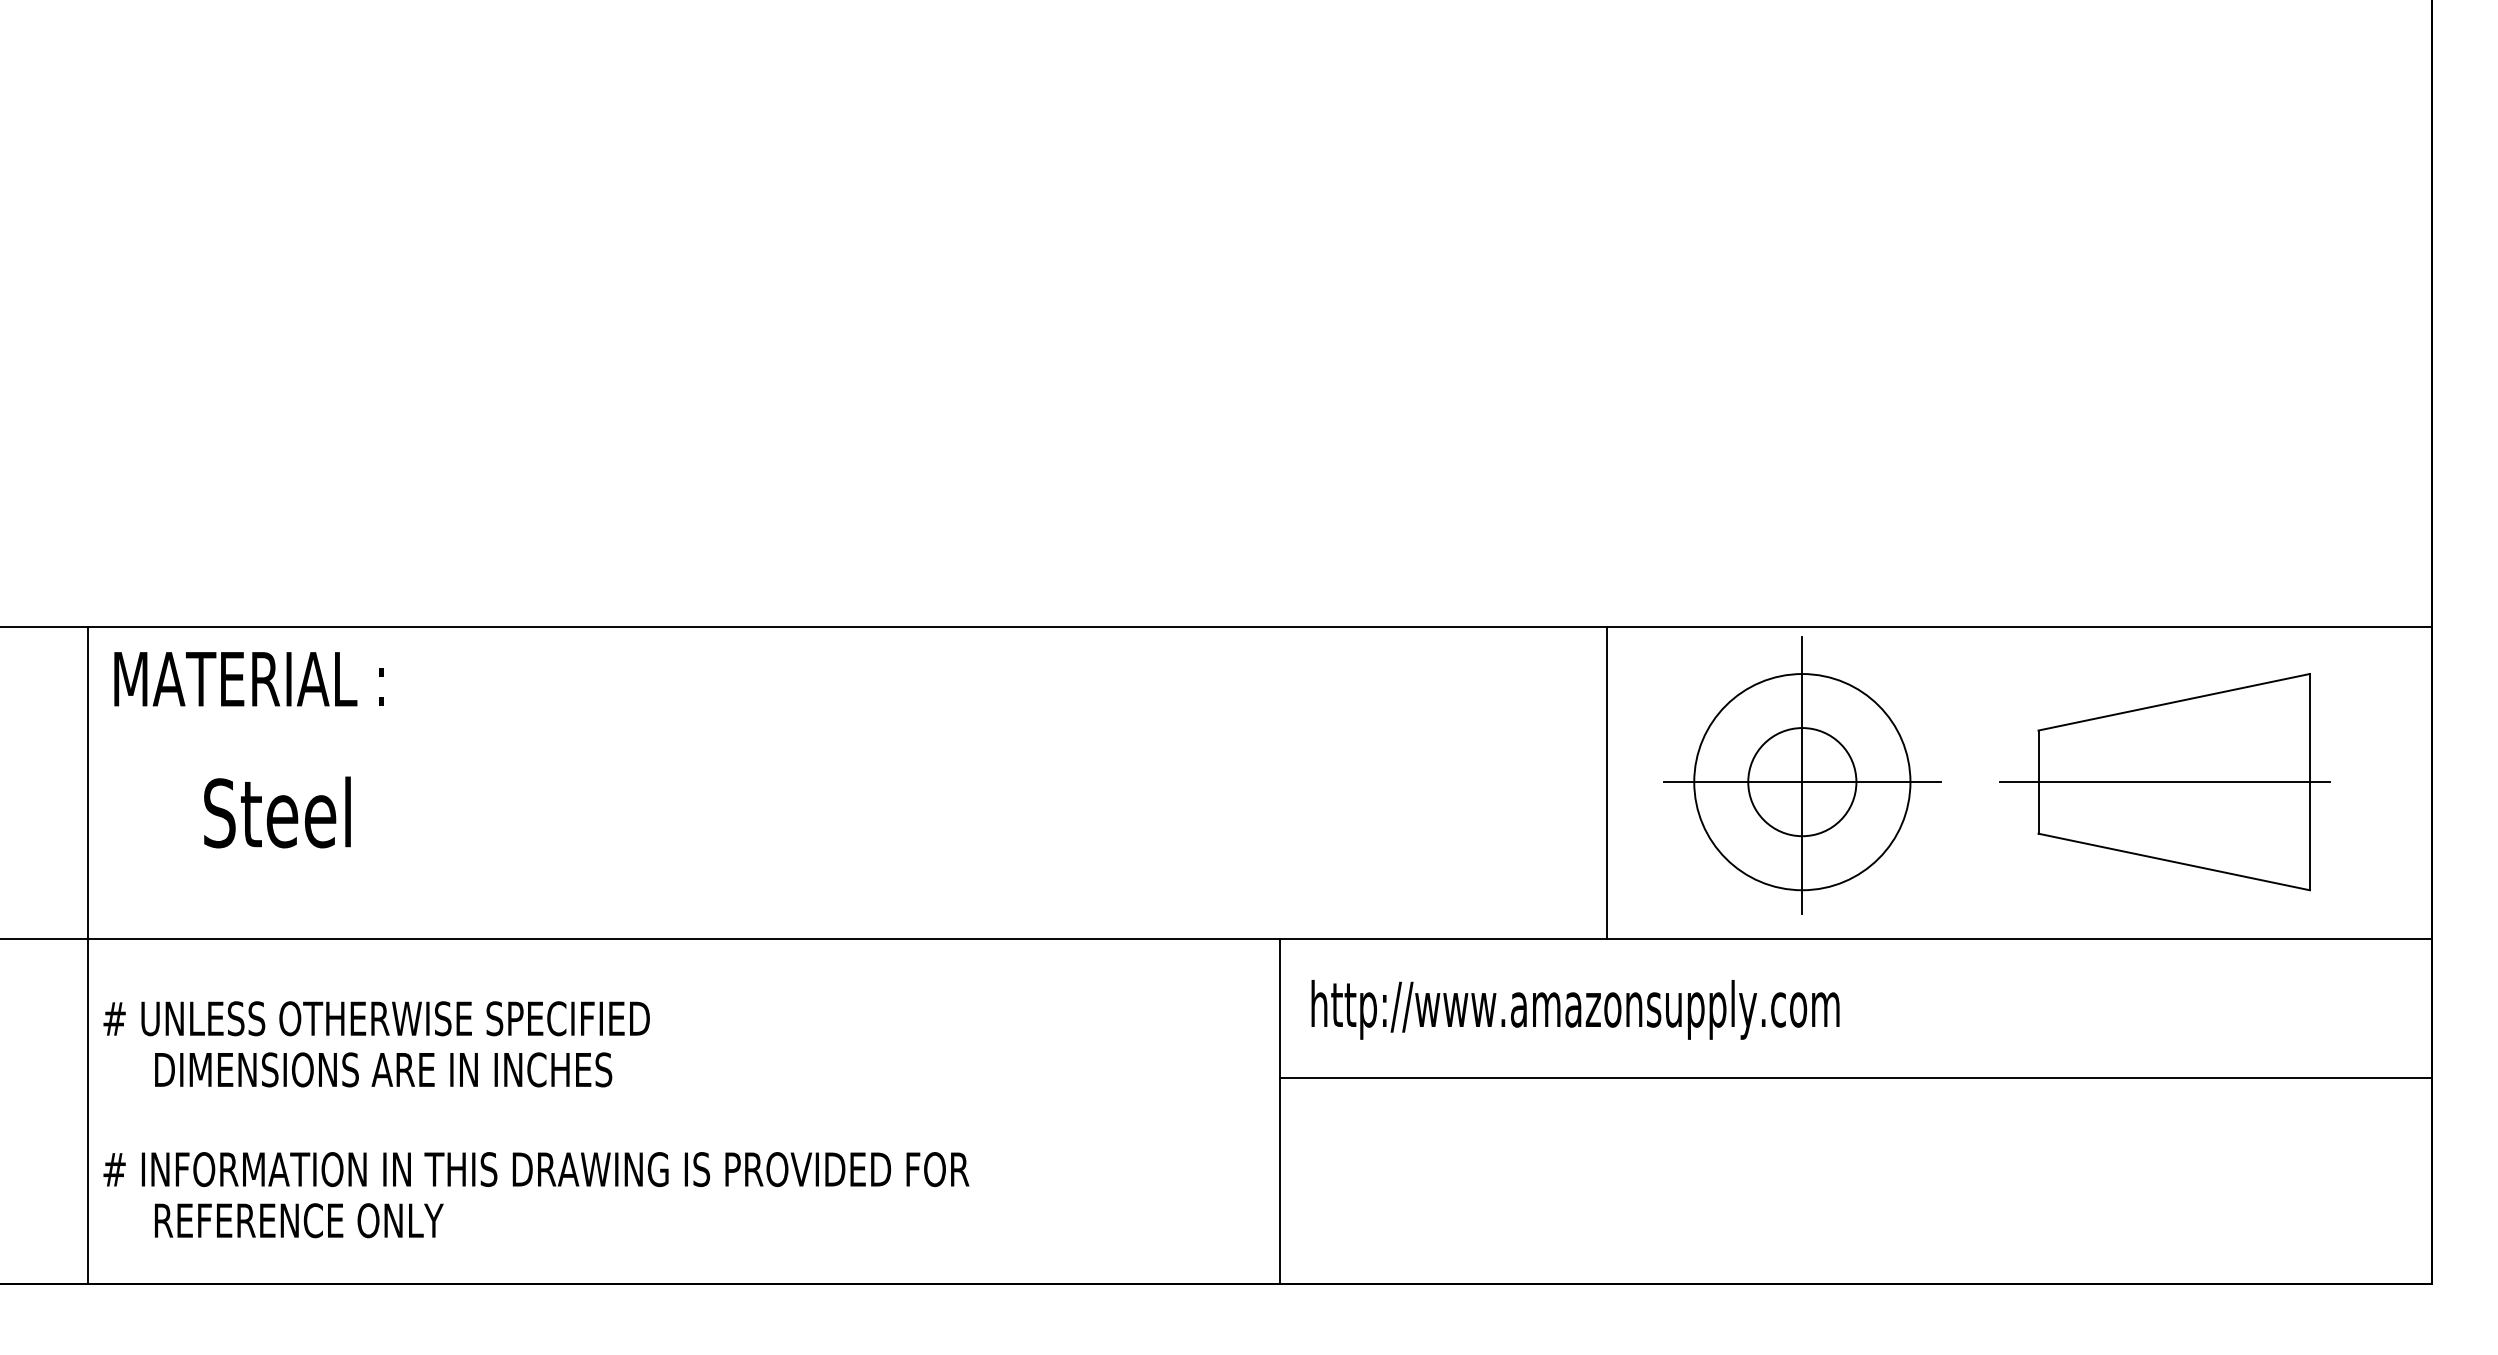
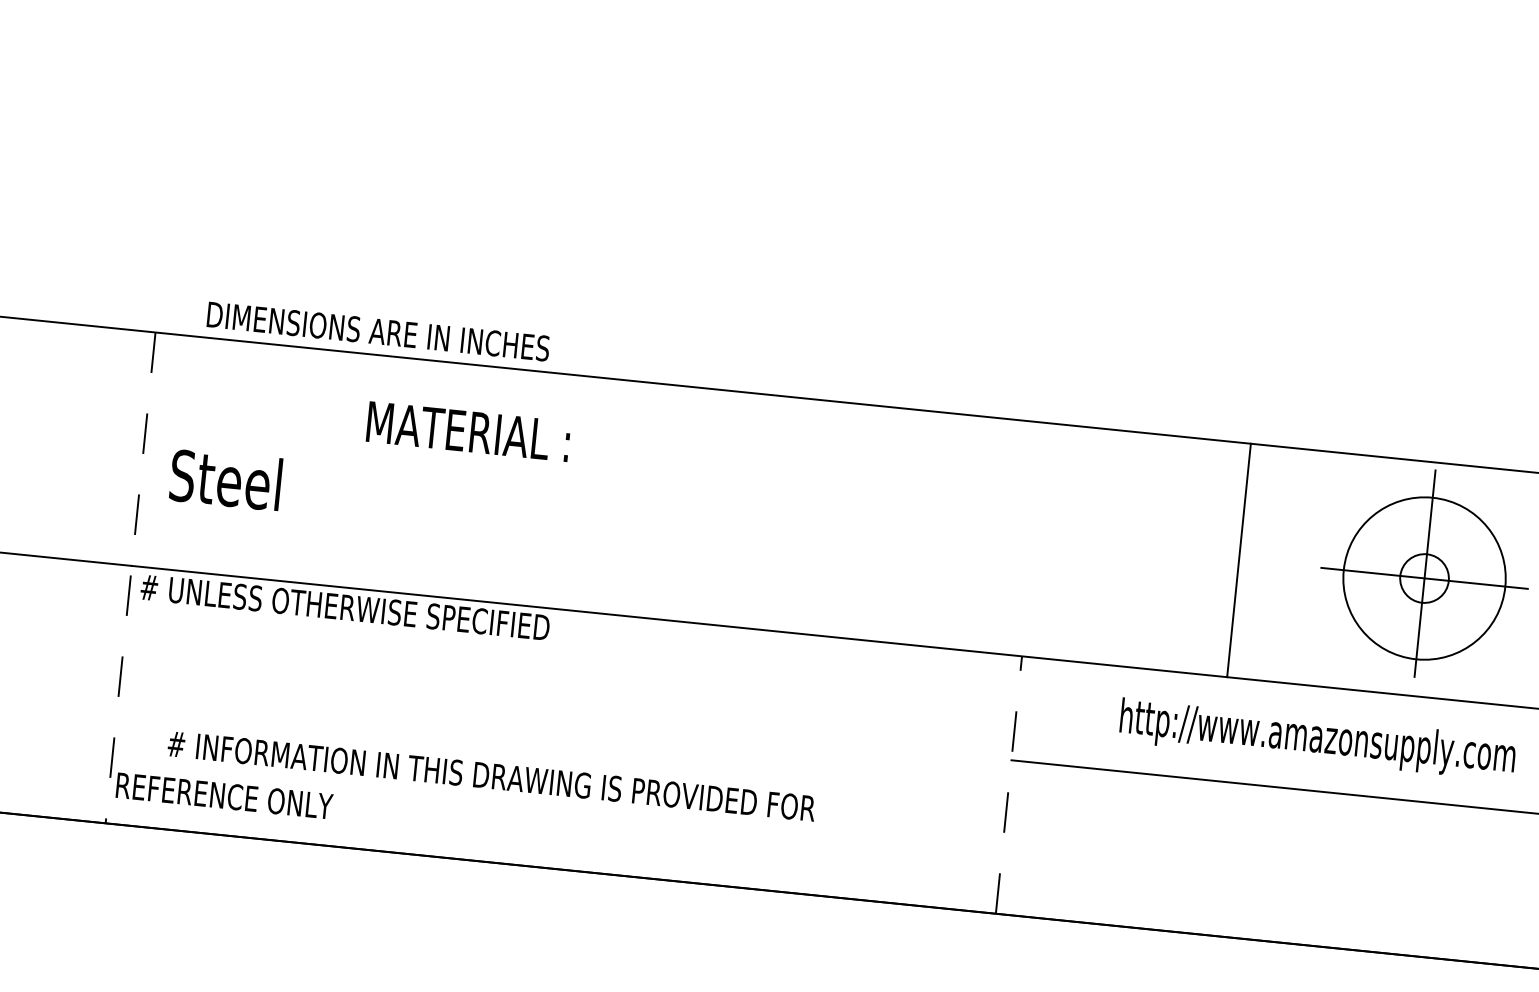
text: (248, 679) -> (467, 431), moved
line: (1607, 782) -> (1239, 560), moved
circle: (1802, 782) -> (1424, 578), size x0.6
text: (277, 812) -> (225, 479), moved
line: (88, 955) -> (130, 578), solid -> dashed
text: (1575, 1009) -> (1317, 739), moved
text: (376, 1018) -> (345, 607), moved
text: (383, 1069) -> (378, 331), moved
line: (1279, 1111) -> (1008, 784), solid -> dashed
text: (536, 1169) -> (491, 776), moved
text: (299, 1220) -> (224, 795), moved

